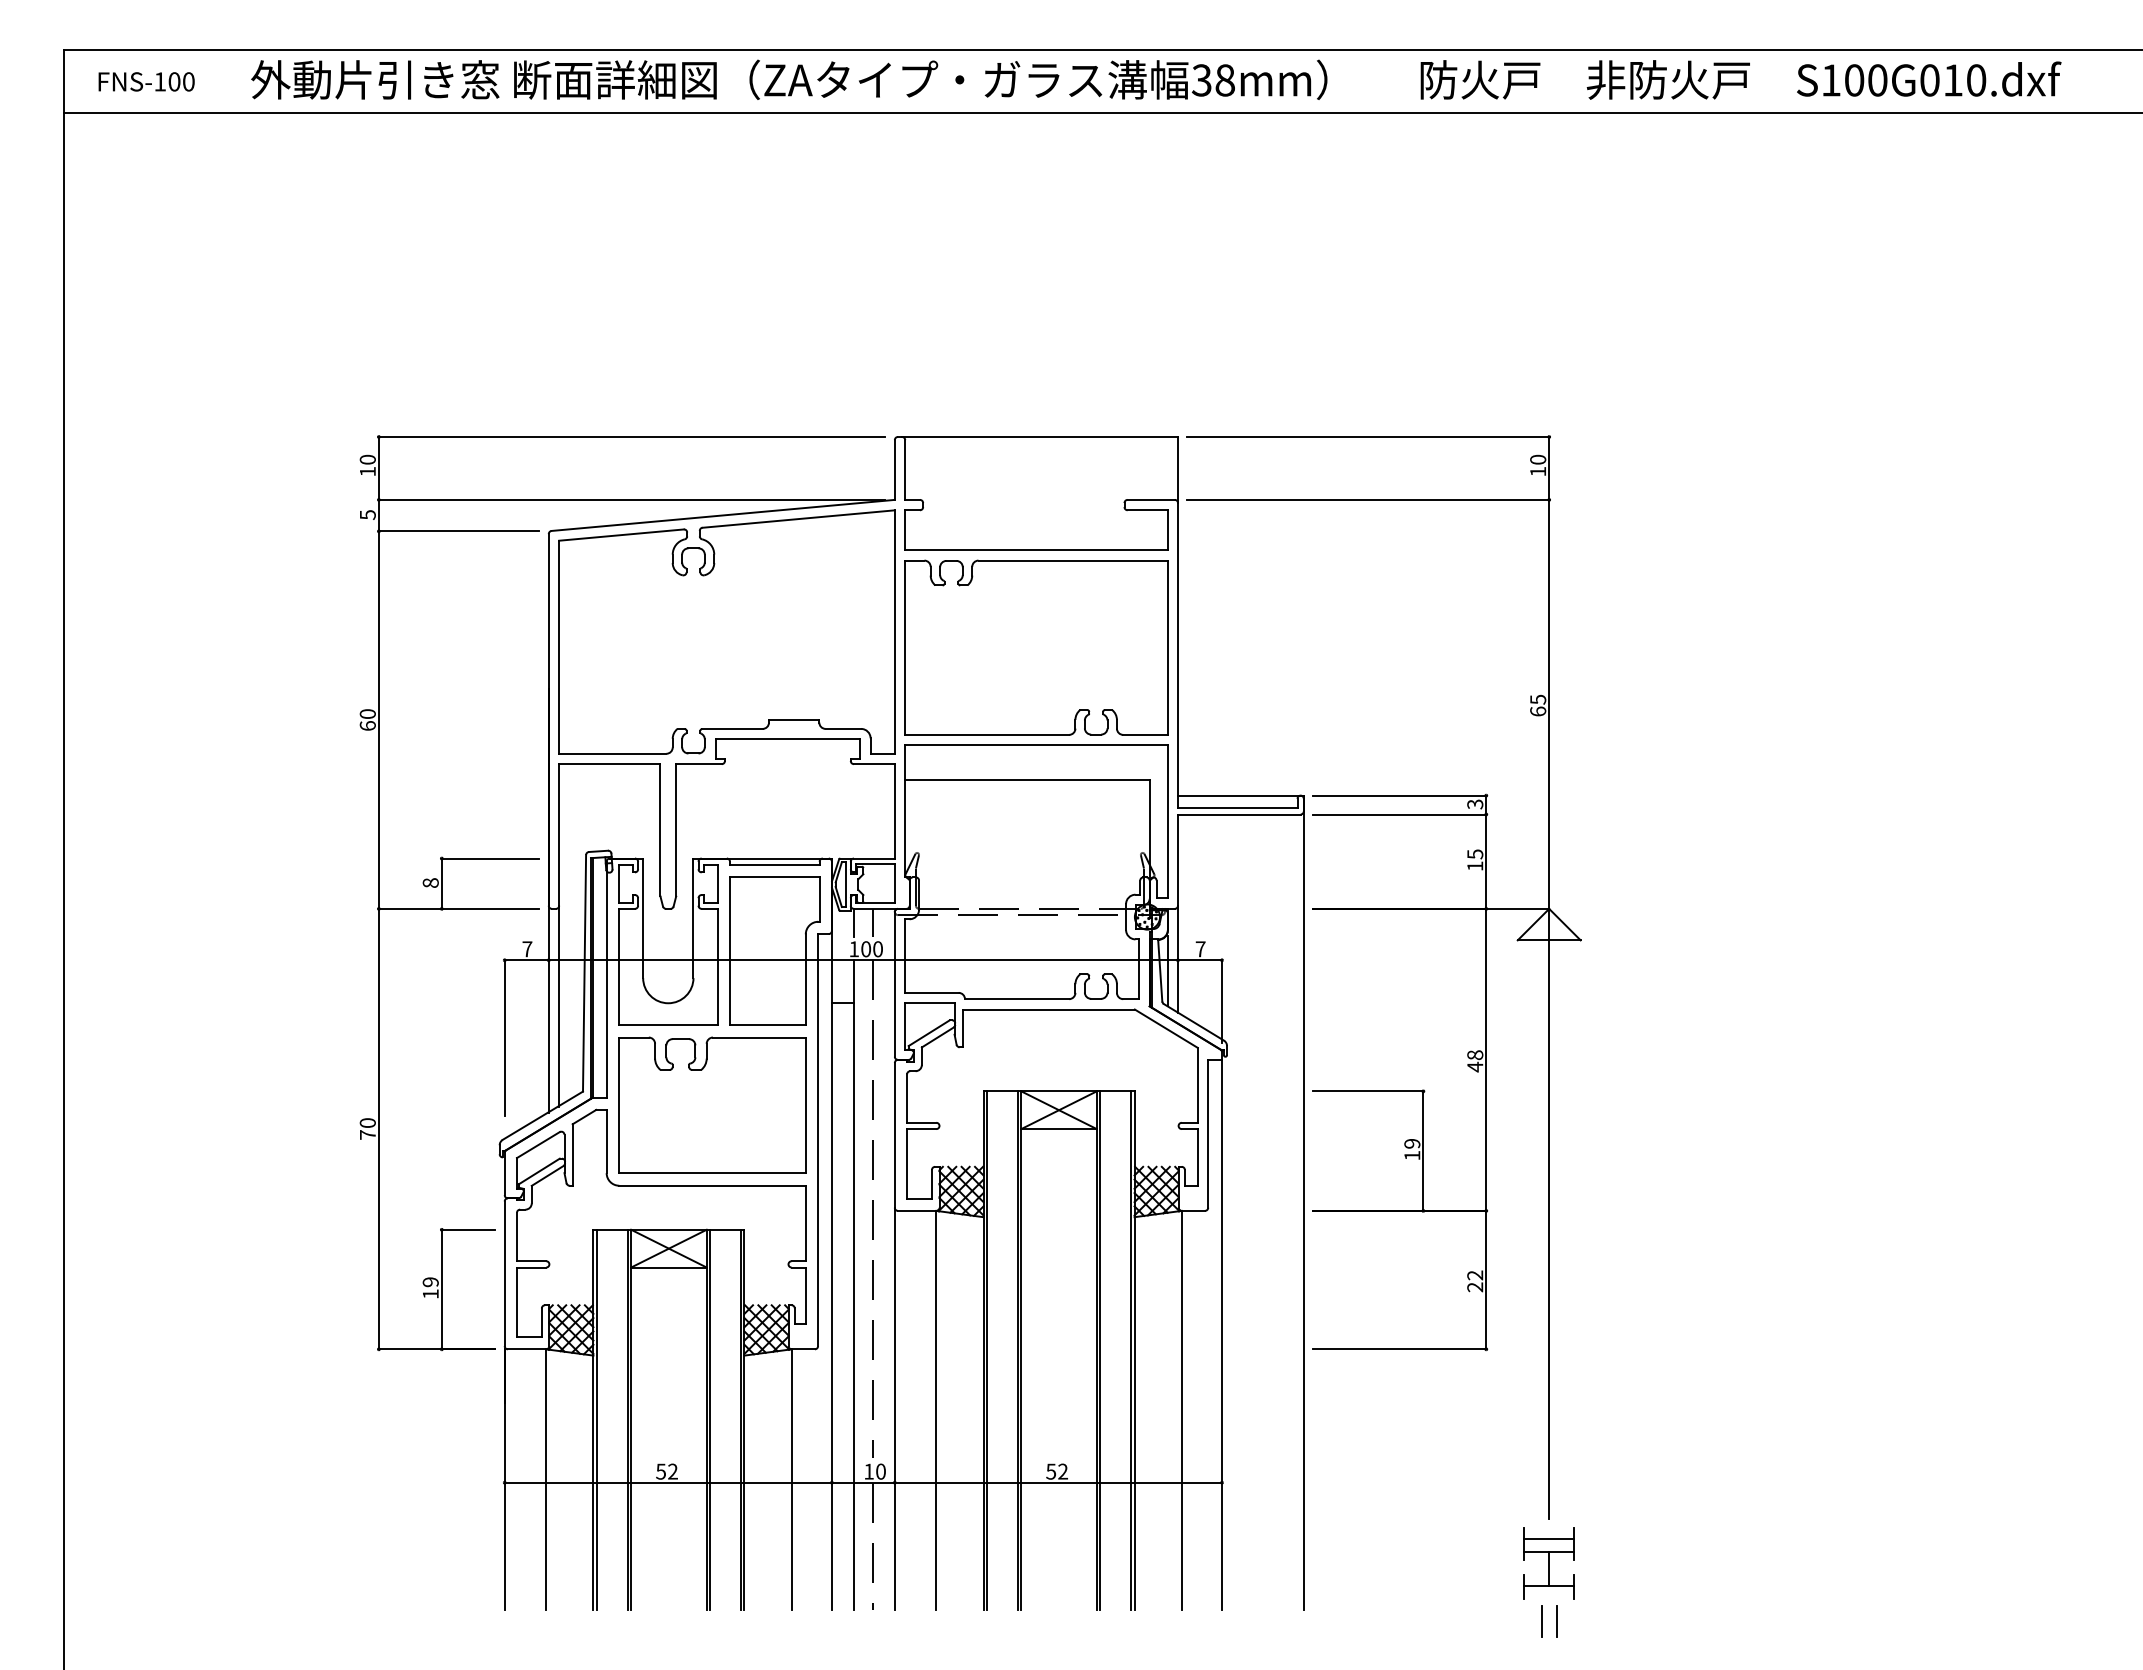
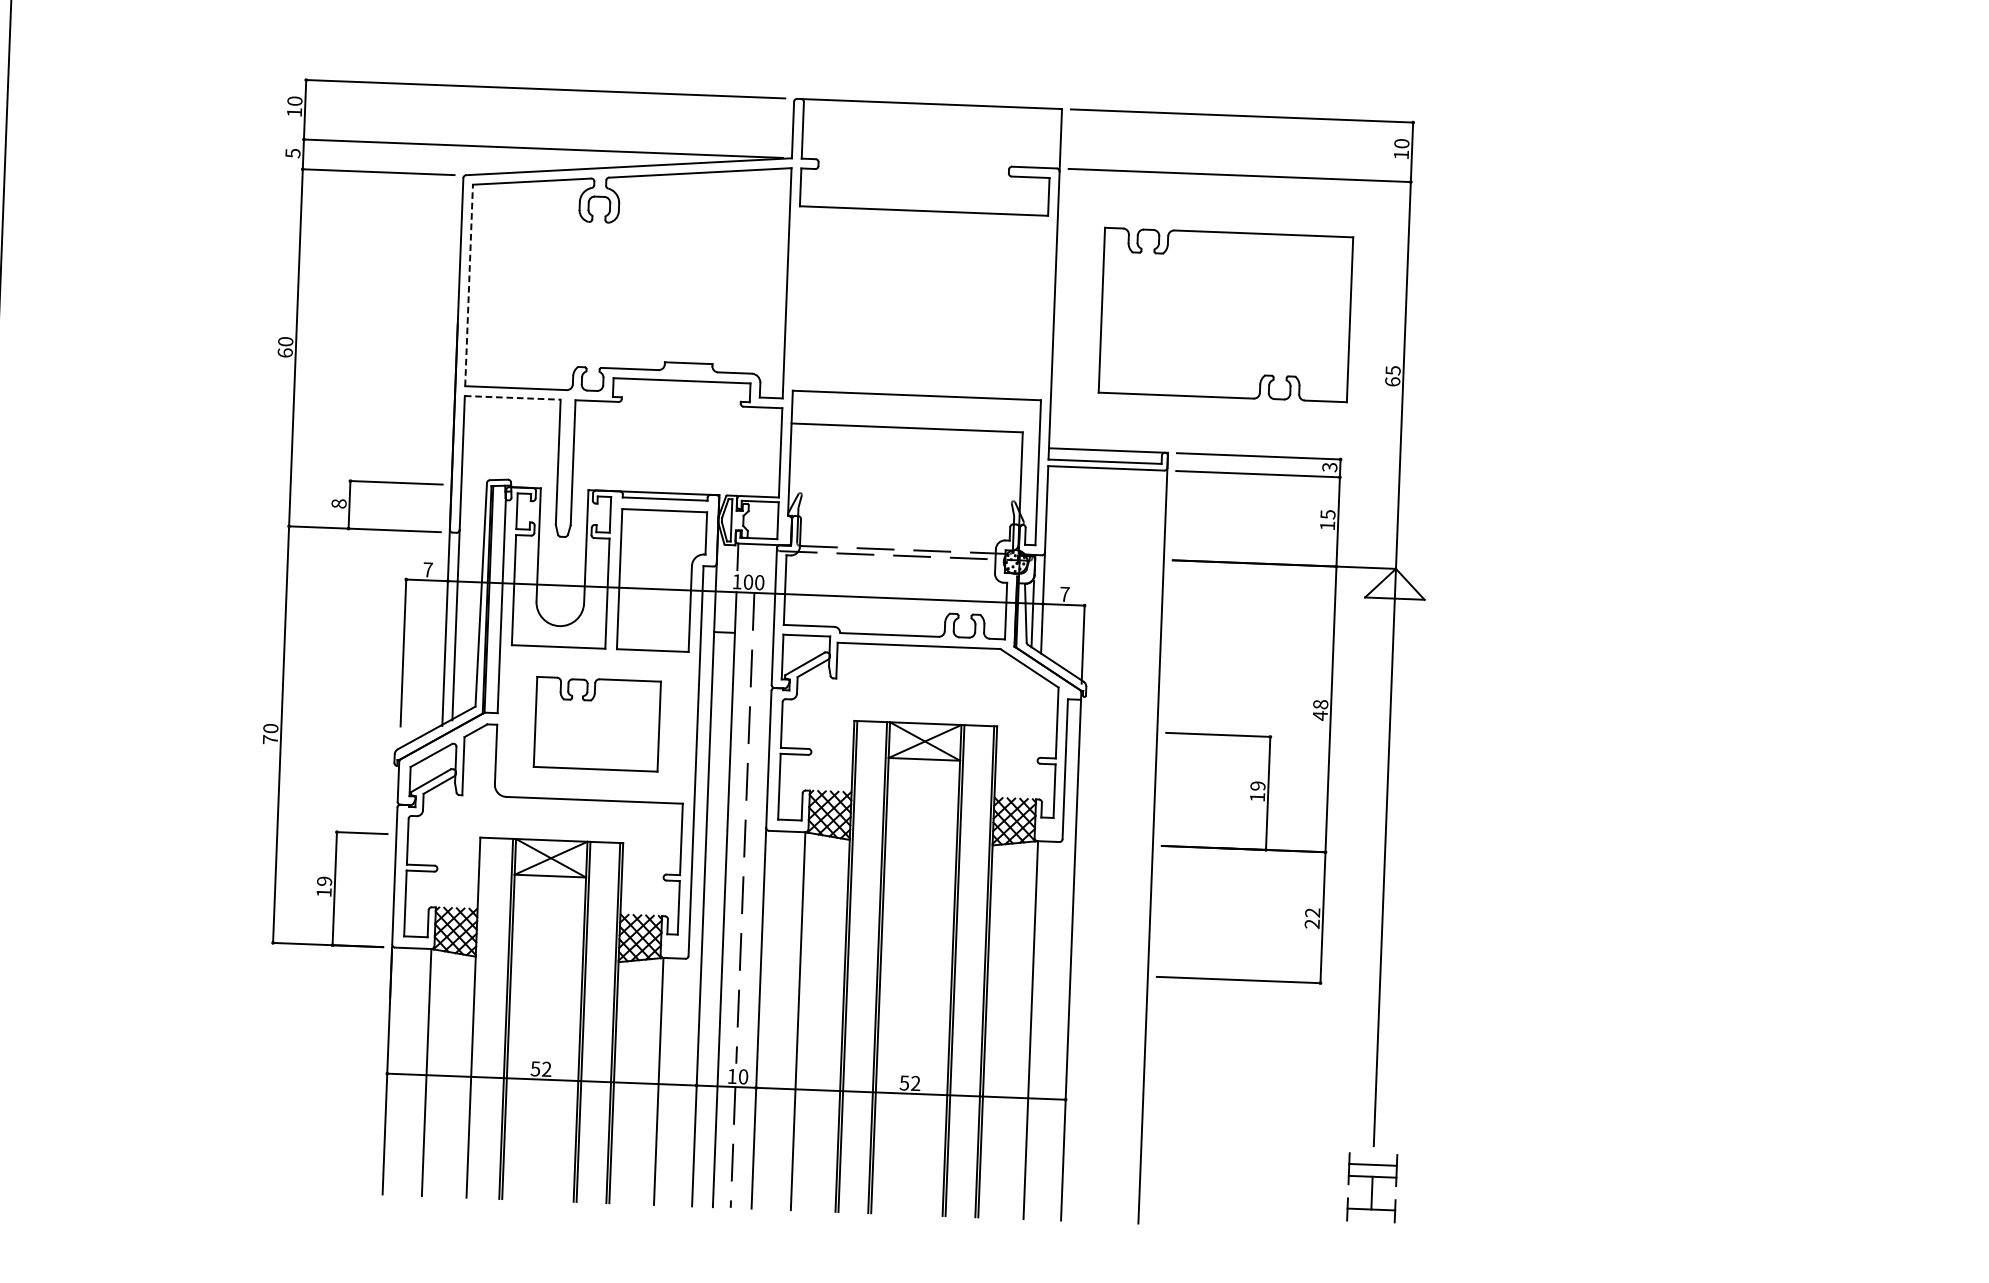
line: (559, 647) -> (469, 285), solid -> dashed
part: (1036, 647) -> (1226, 314), moved
line: (609, 764) -> (512, 398), solid -> dashed
line: (872, 922) -> (755, 557), removed
part: (712, 1104) -> (597, 723), size x0.7
line: (596, 1419) -> (476, 1017), removed
line: (1541, 1621) -> (1362, 1242), removed
line: (1556, 1621) -> (1376, 1243), removed

